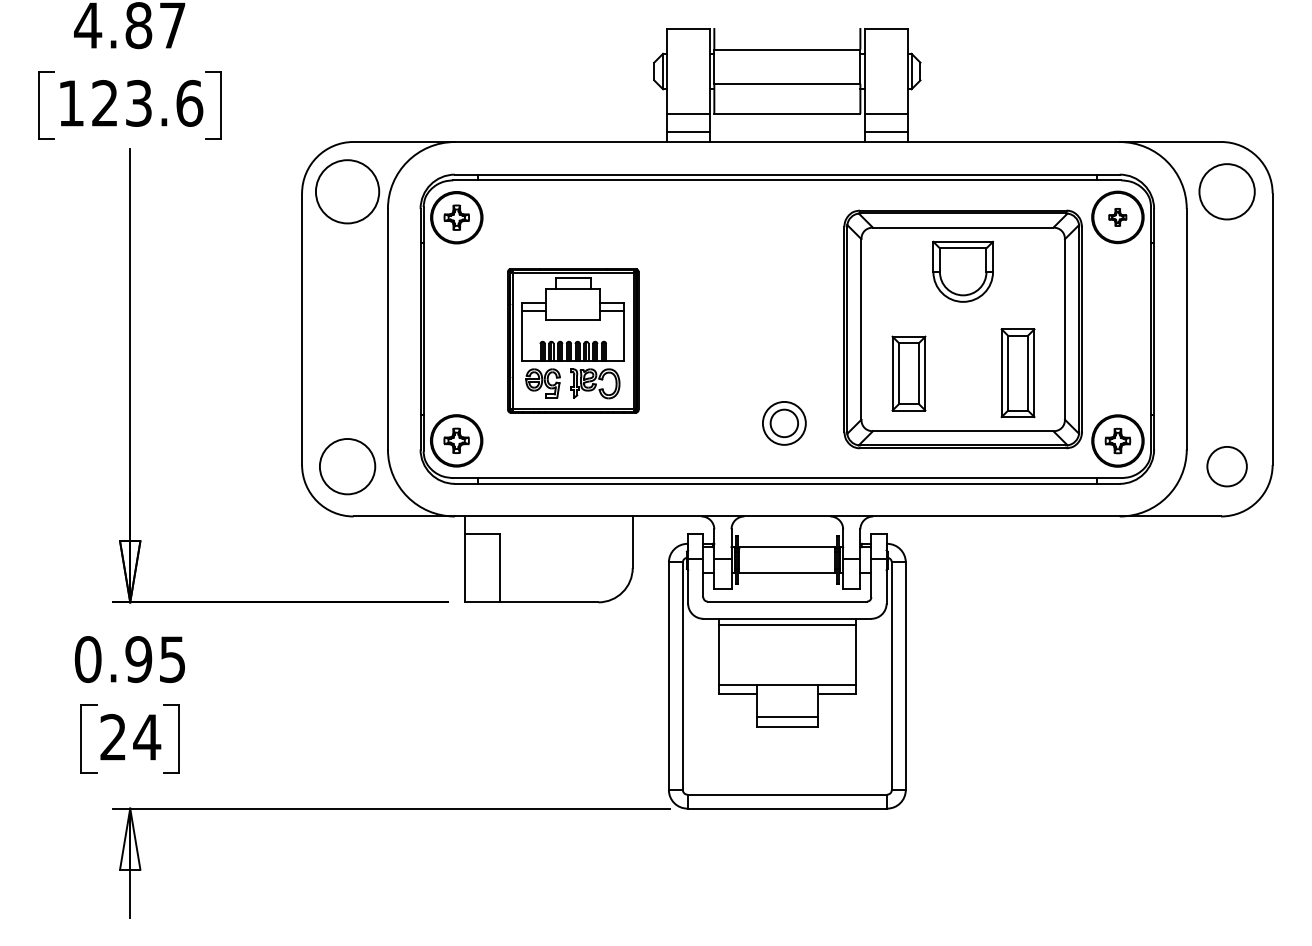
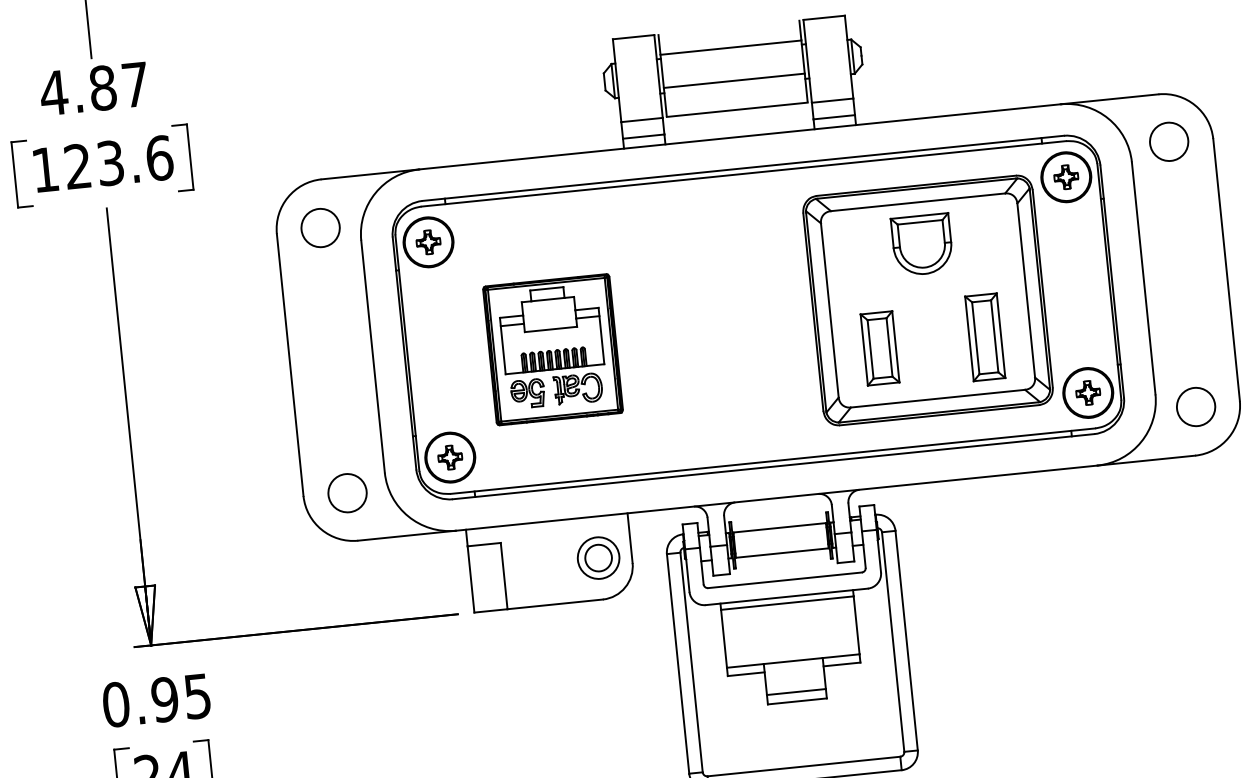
circle: (347, 191) -> (320, 227), size x0.62
circle: (1226, 191) -> (1168, 141), size x0.71
part: (1117, 217) -> (1065, 177), size x1.43
part: (784, 423) -> (598, 558), moved
circle: (347, 466) -> (347, 493), size x0.71

